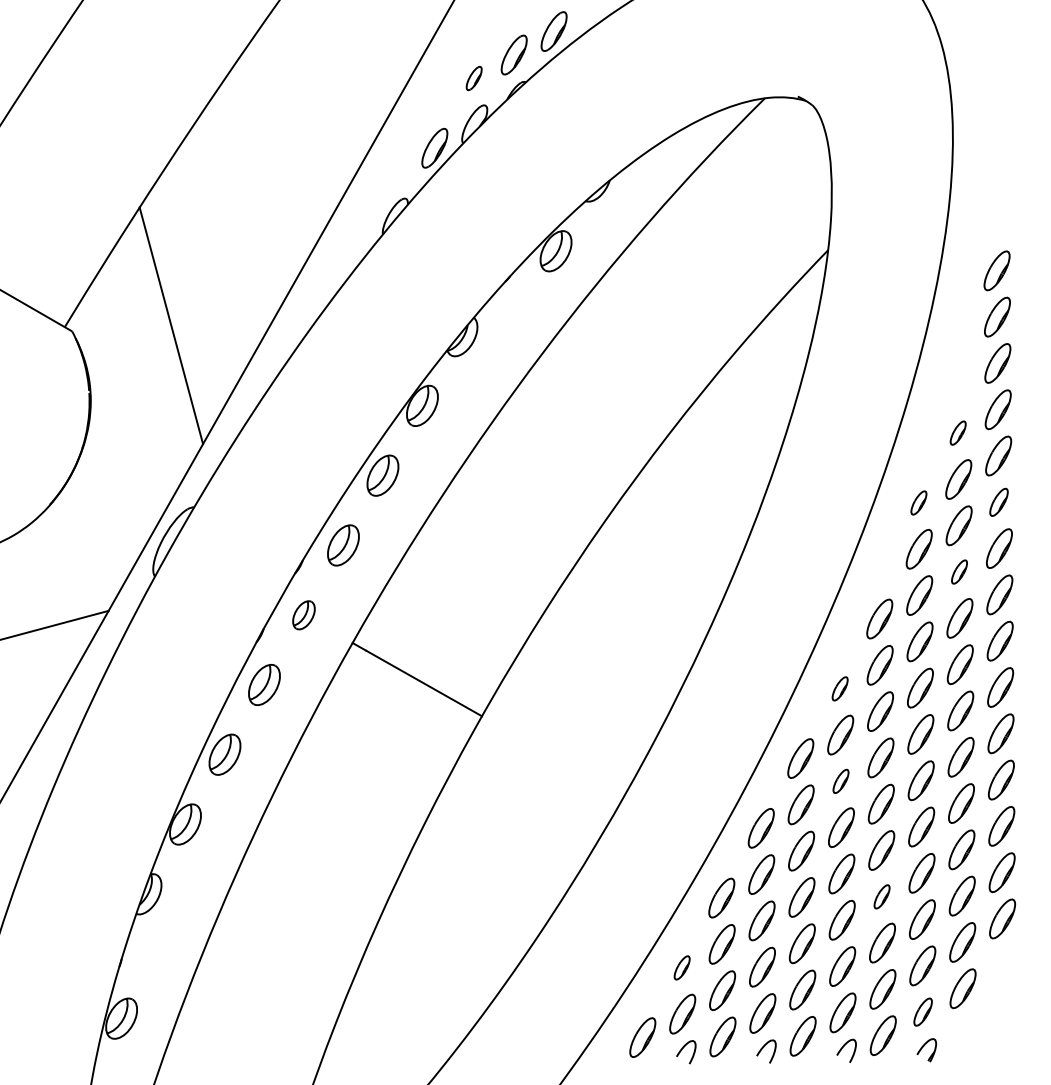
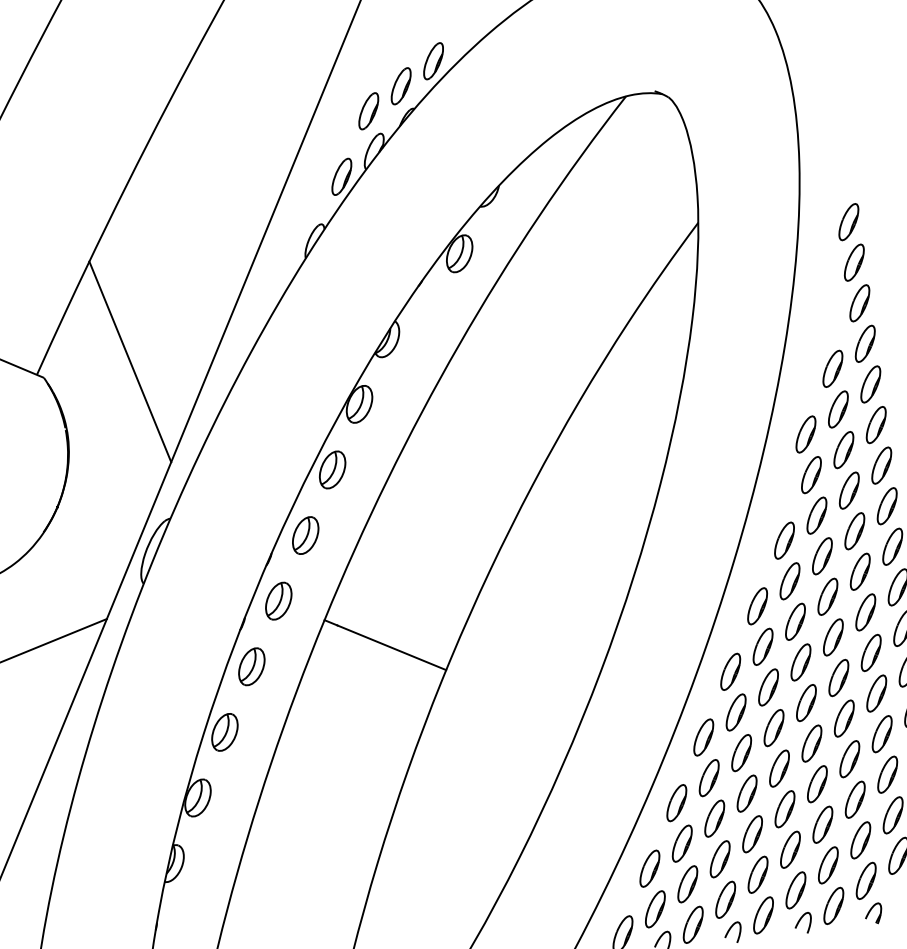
part: (473, 78) -> (368, 111), size x1.67
part: (957, 432) -> (832, 368), size x1.67
part: (918, 502) -> (805, 434), size x1.67
part: (998, 502) -> (875, 425), size x1.43
part: (959, 571) -> (849, 490), size x1.67
part: (303, 615) -> (278, 601), size x1.43
part: (839, 688) -> (756, 606), size x1.67
part: (840, 781) -> (768, 687), size x1.67
part: (881, 896) -> (816, 784), size x1.67
part: (681, 967) -> (649, 868), size x1.67
part: (922, 1011) -> (865, 880), size x1.43

